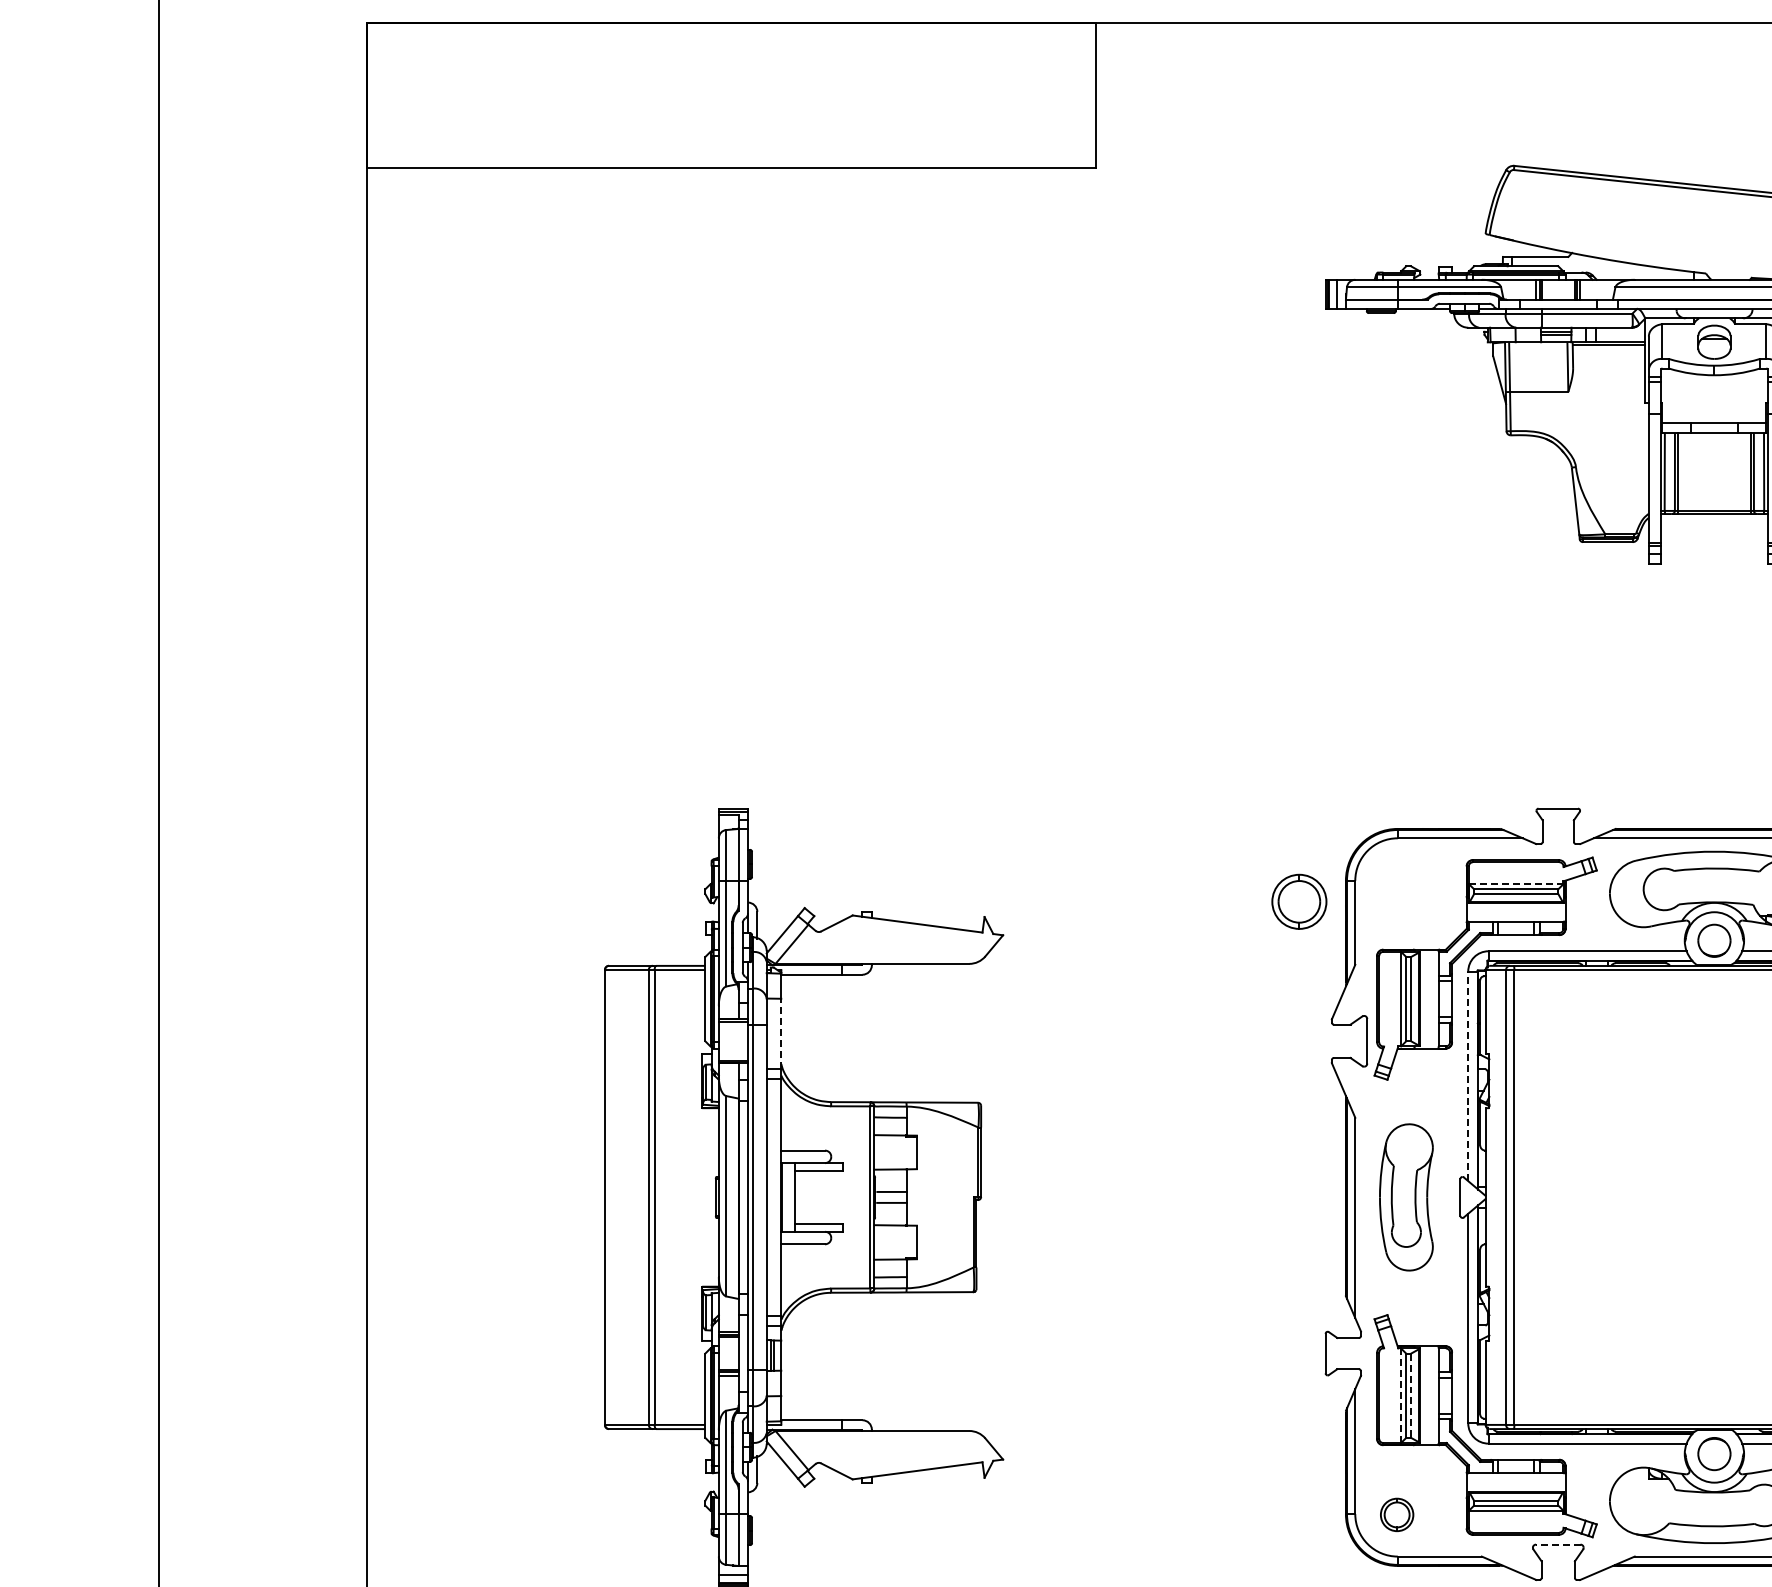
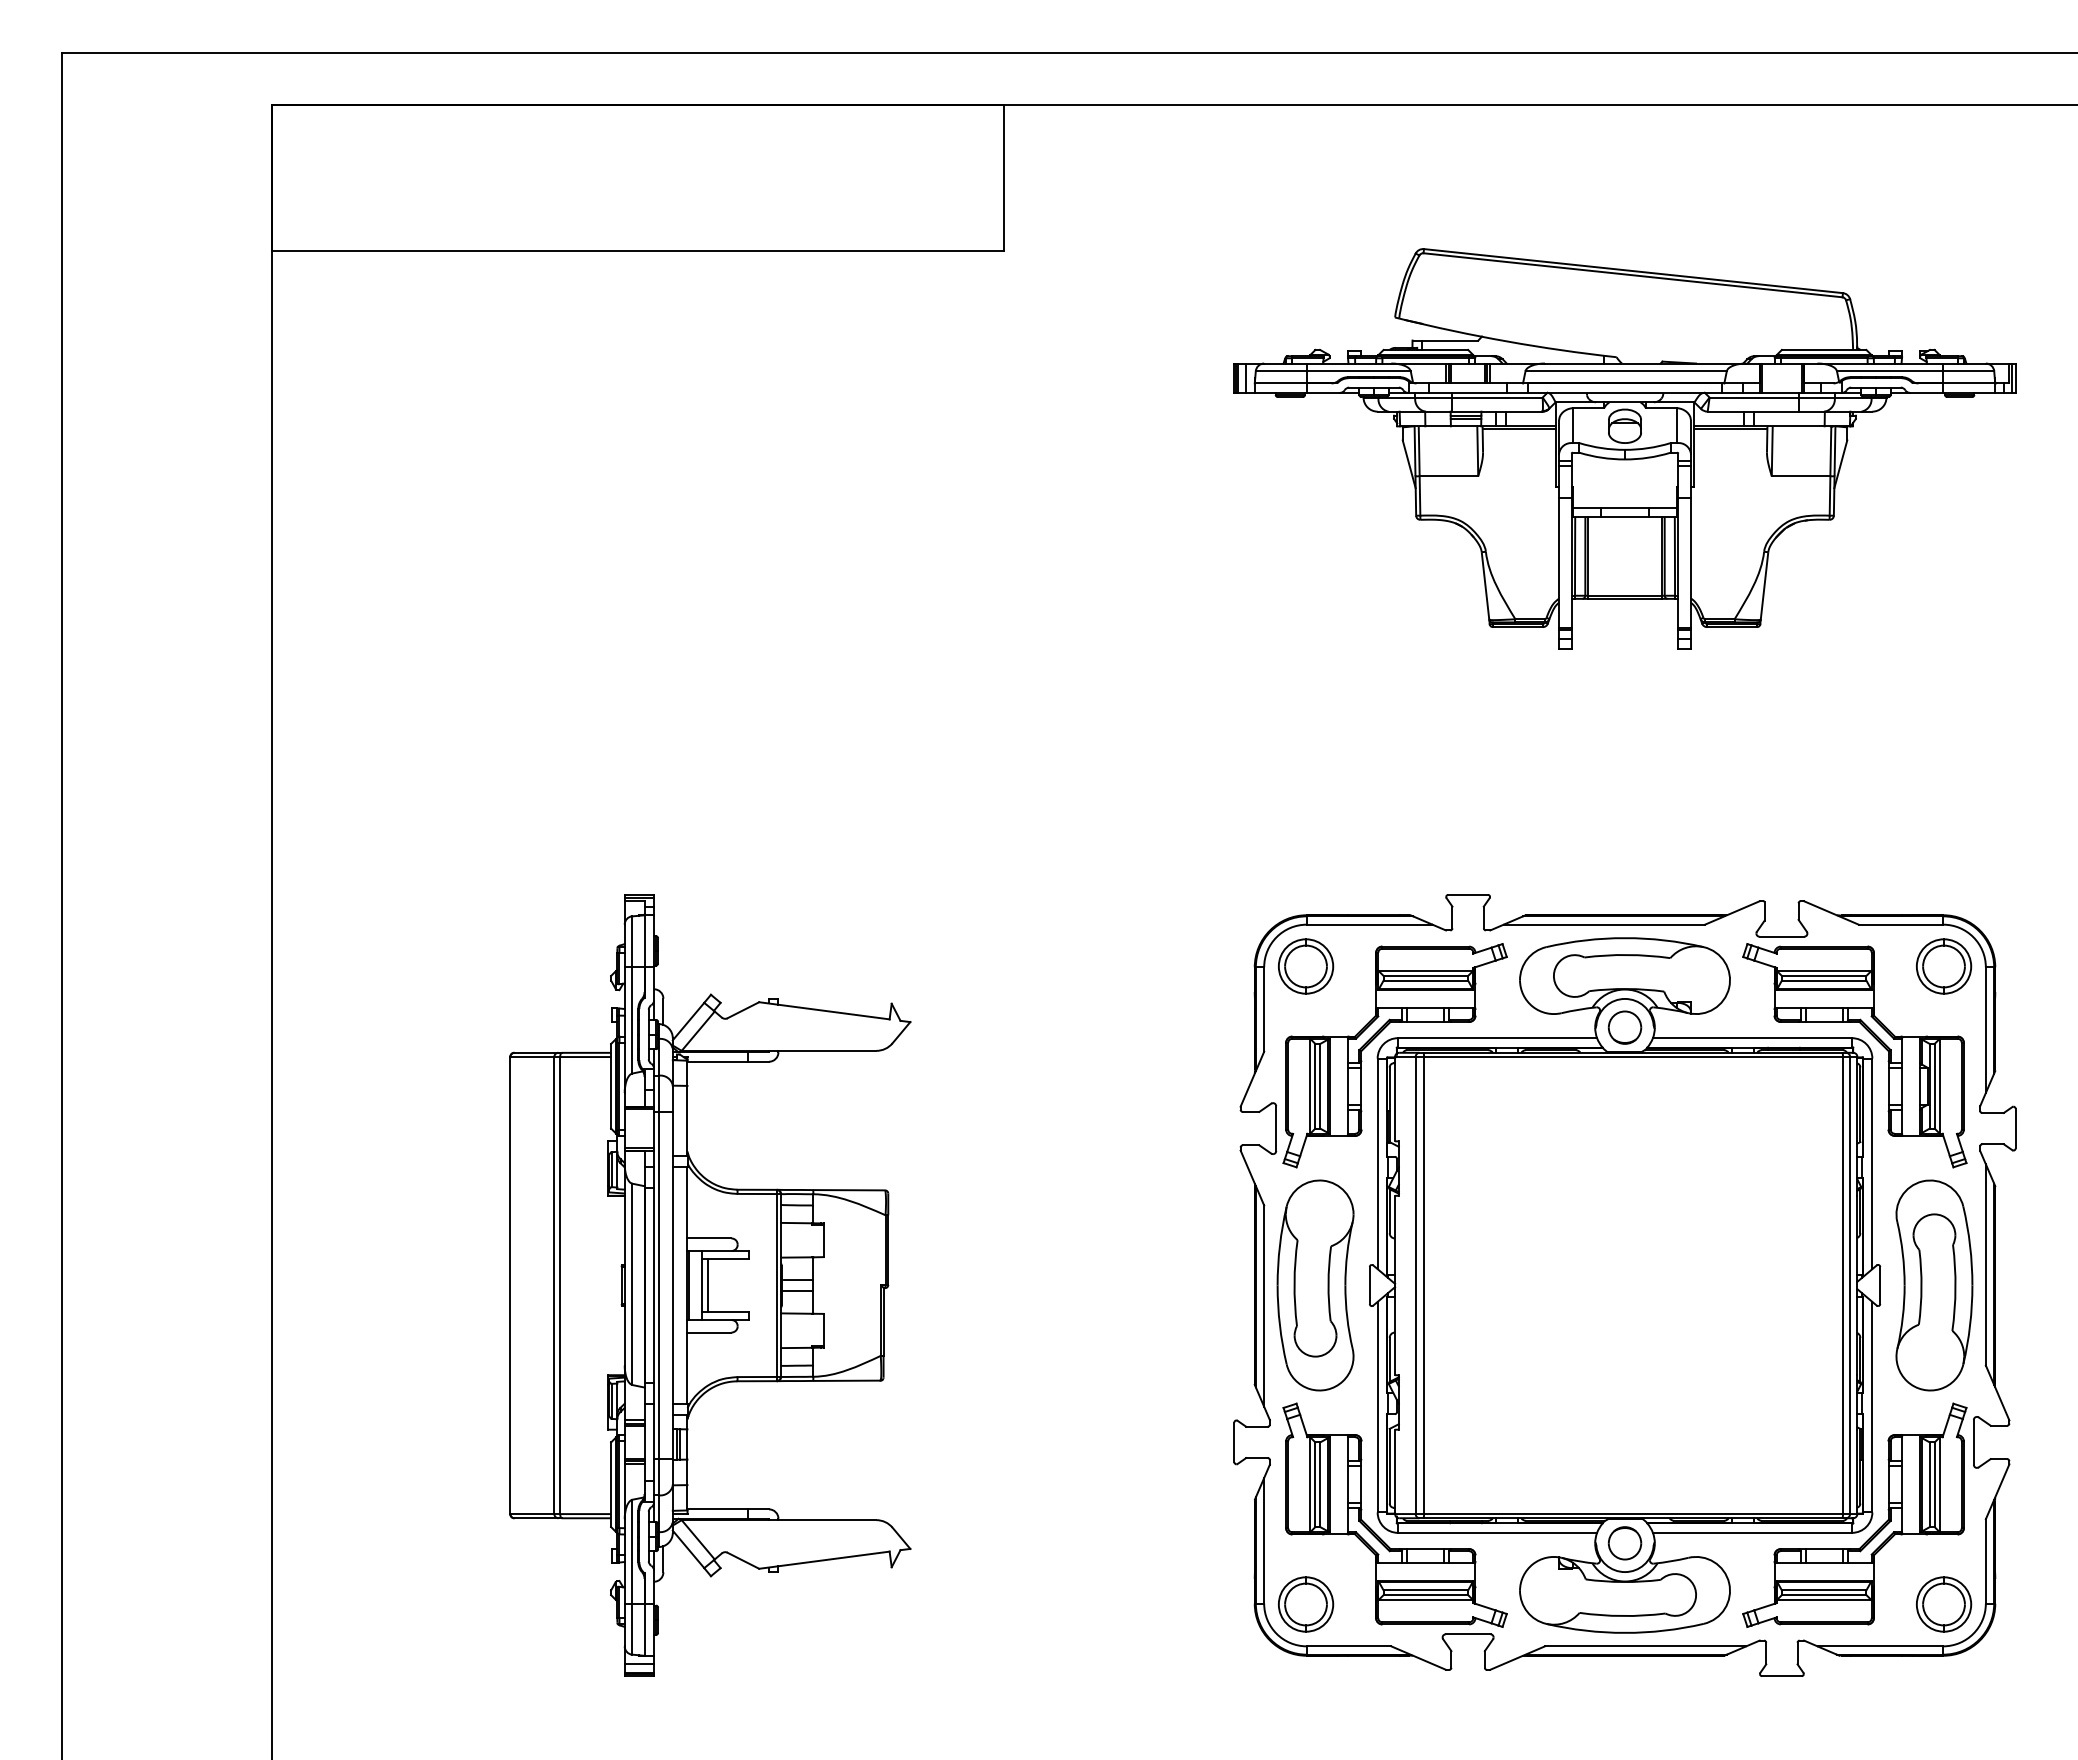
line: (1516, 883) -> (1426, 970), dashed -> solid
part: (1299, 901) -> (1306, 966), moved
line: (781, 1033) -> (687, 1120), dashed -> solid
line: (1468, 1076) -> (1377, 1163), dashed -> solid
line: (802, 1197) -> (708, 1285), added
part: (1406, 1197) -> (1315, 1285), size x1.43
line: (1401, 1396) -> (1310, 1485), dashed -> solid
line: (1411, 1396) -> (1320, 1485), dashed -> solid
part: (1397, 1514) -> (1306, 1604), size x1.67
line: (1557, 1544) -> (1467, 1634), dashed -> solid

